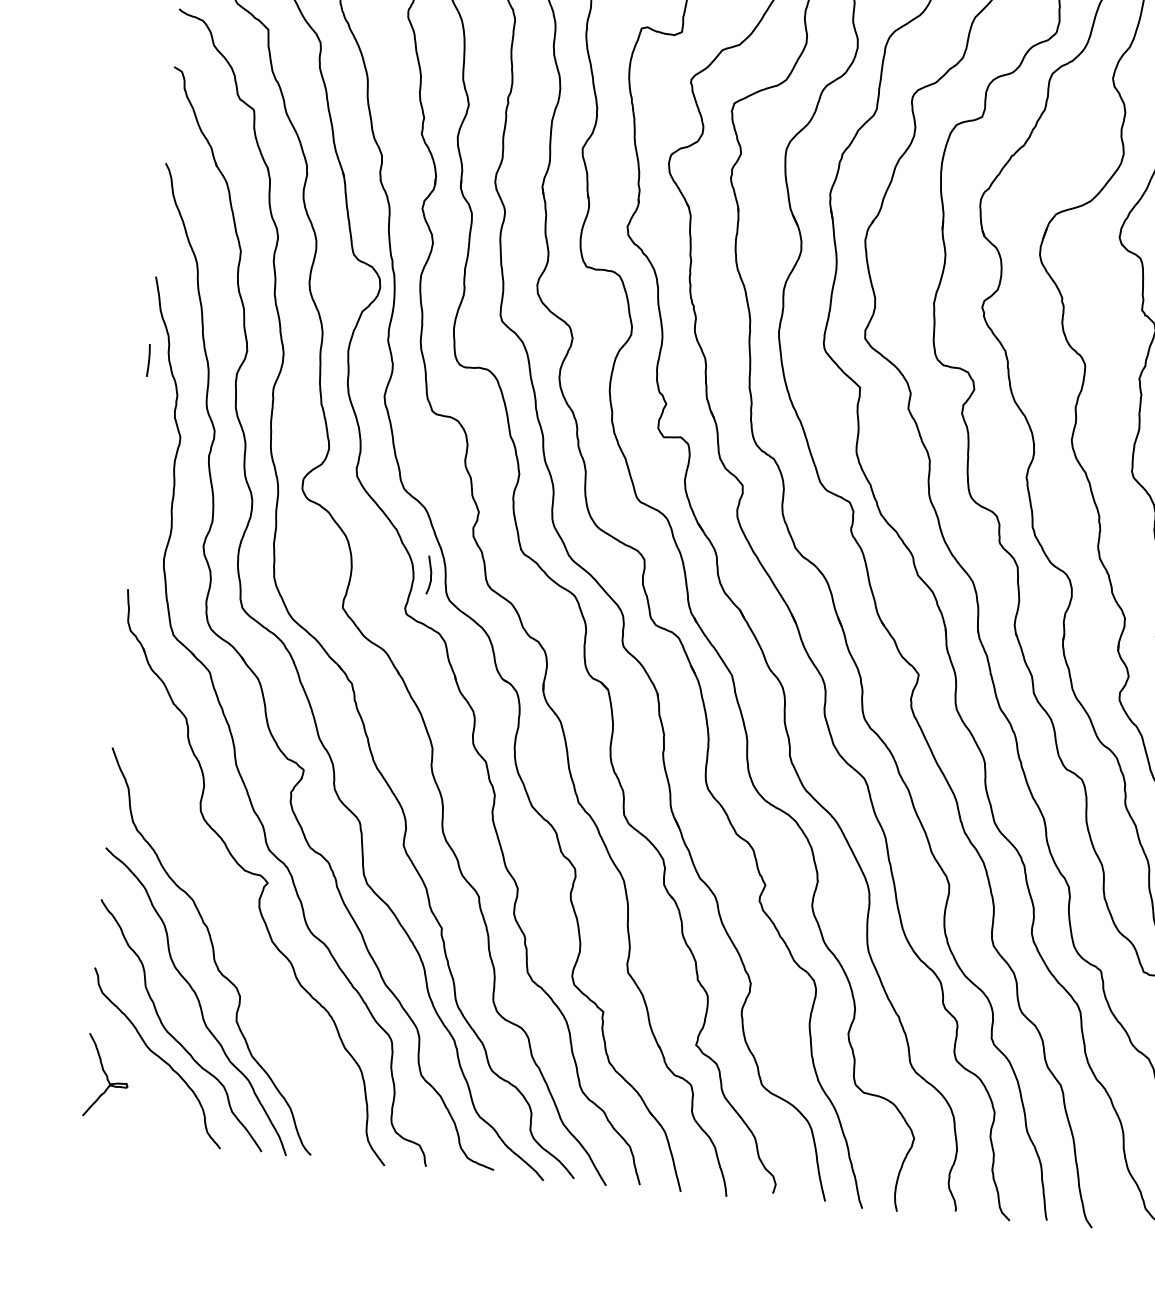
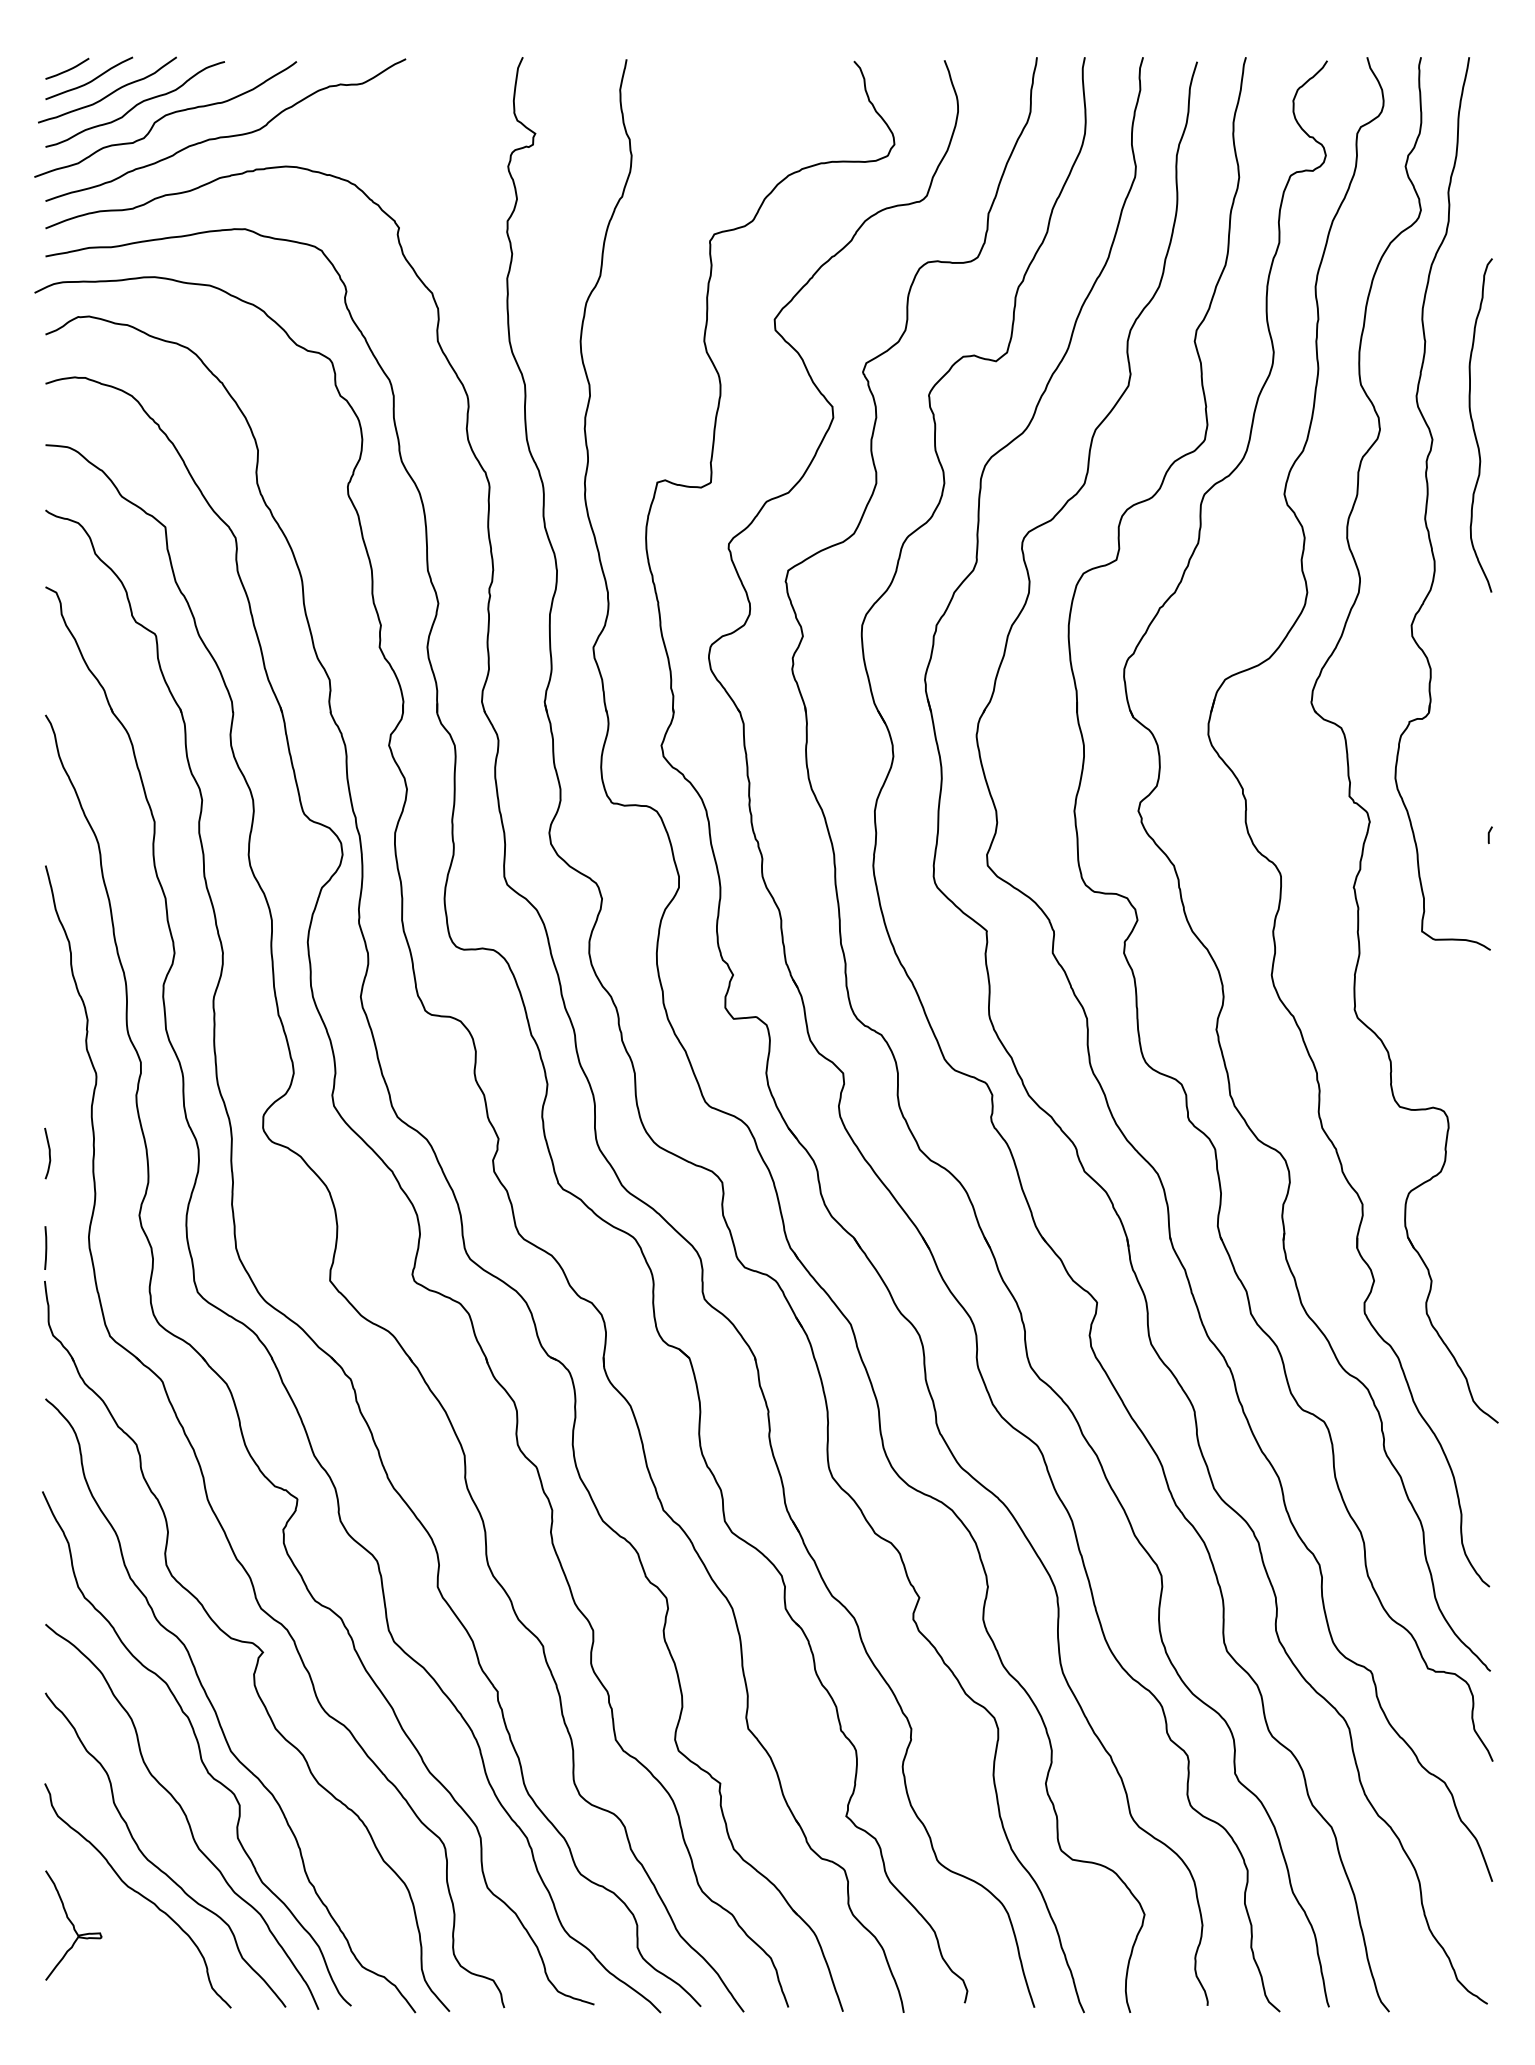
line: (148, 360) -> (45, 1247), moved
curve: (430, 575) -> (48, 1153), moved
curve: (228, 924) -> (216, 1711), added

